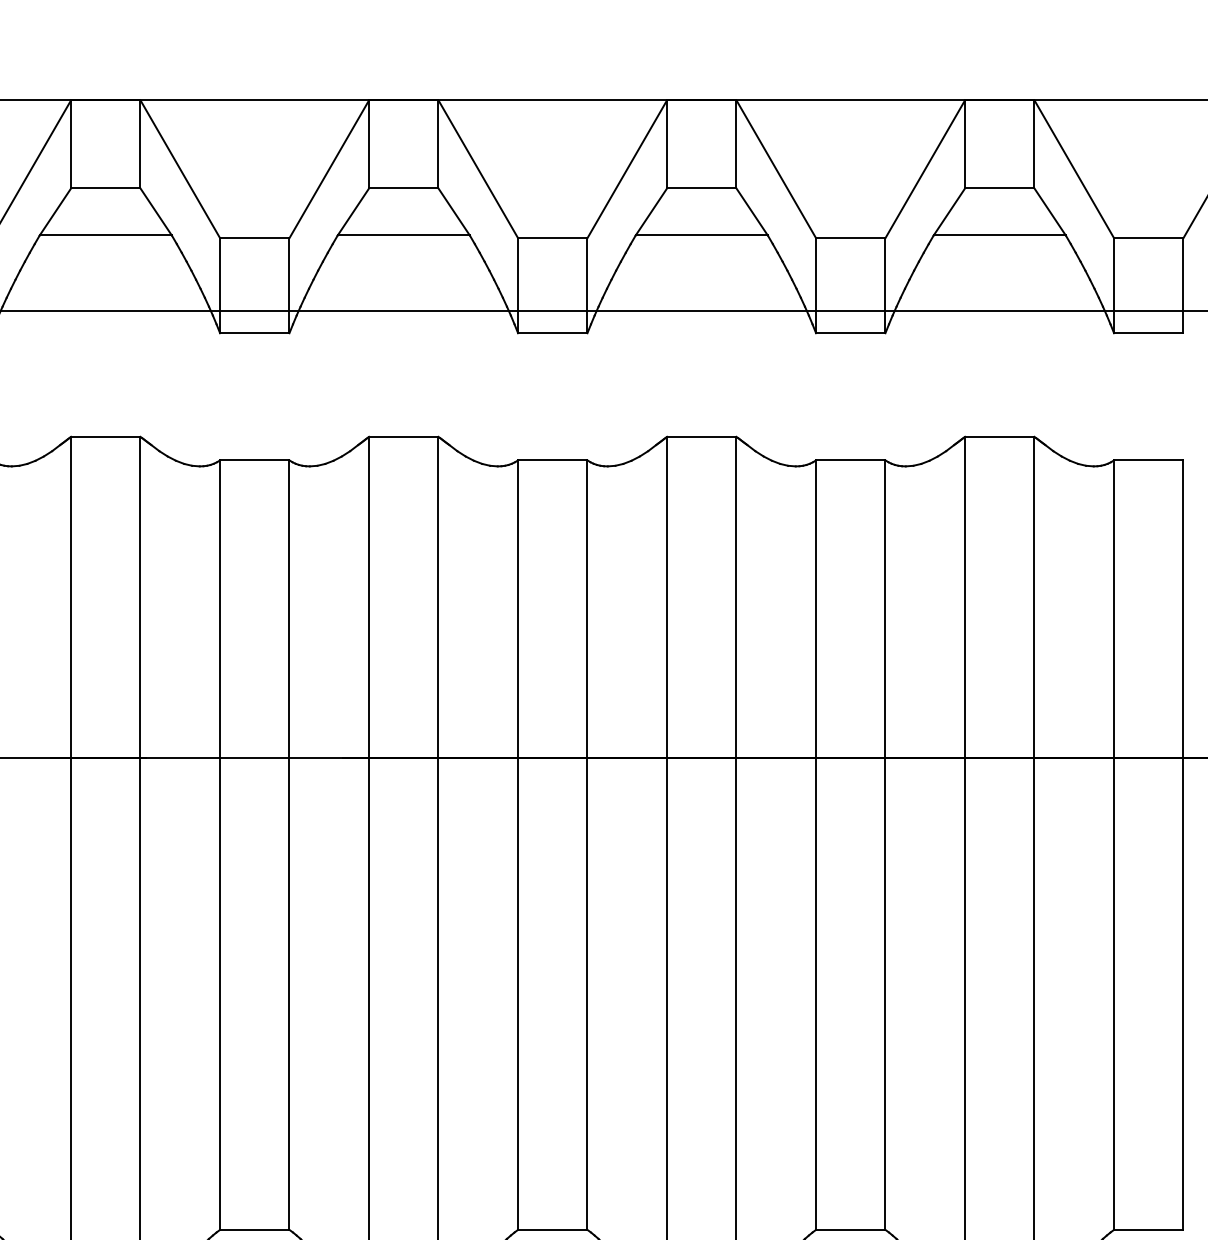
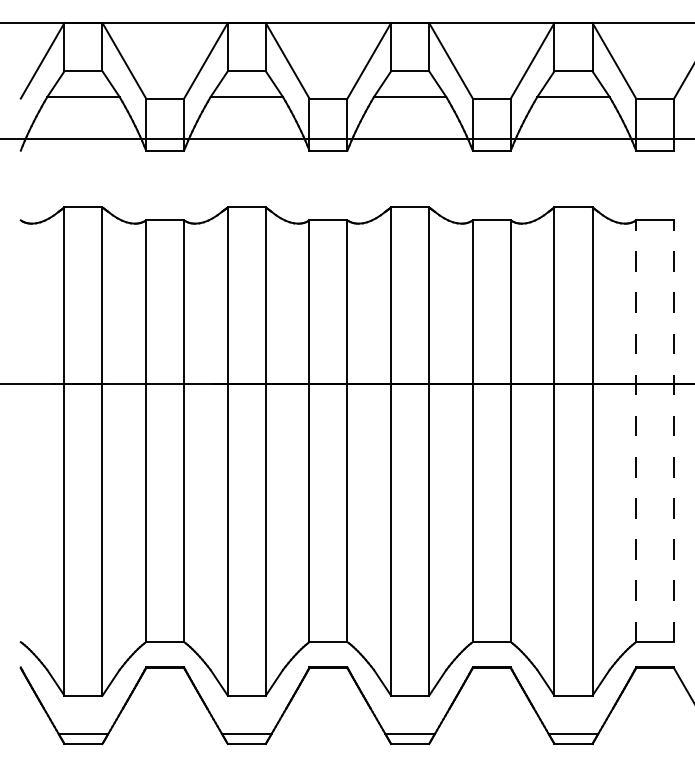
line: (1114, 845) -> (636, 431), solid -> dashed
line: (1184, 845) -> (674, 431), solid -> dashed

